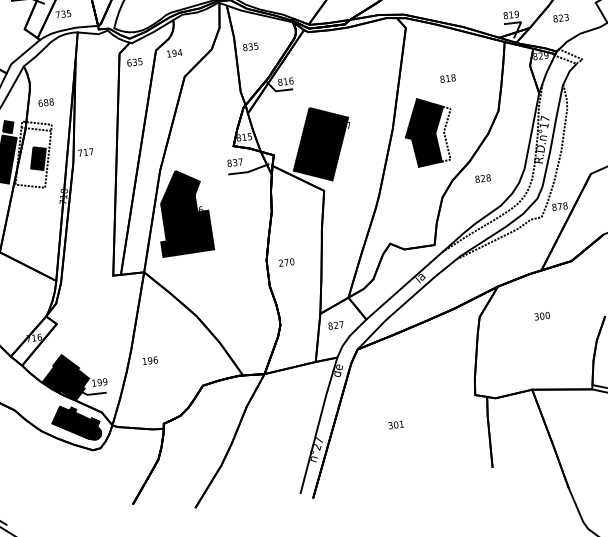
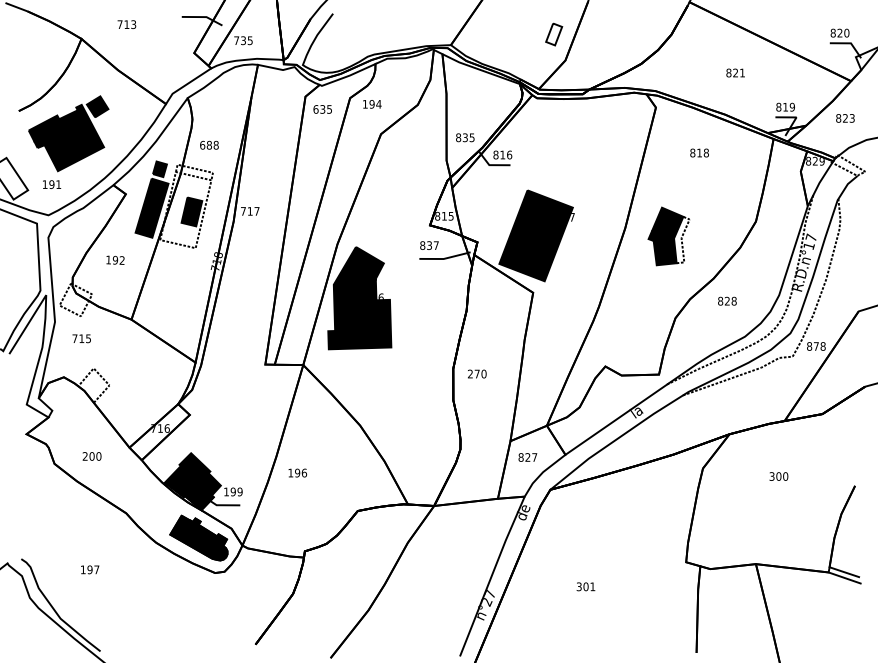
text: (250, 46) -> (465, 137), moved
text: (447, 78) -> (699, 152), moved
part: (428, 131) -> (668, 236), size x0.7

